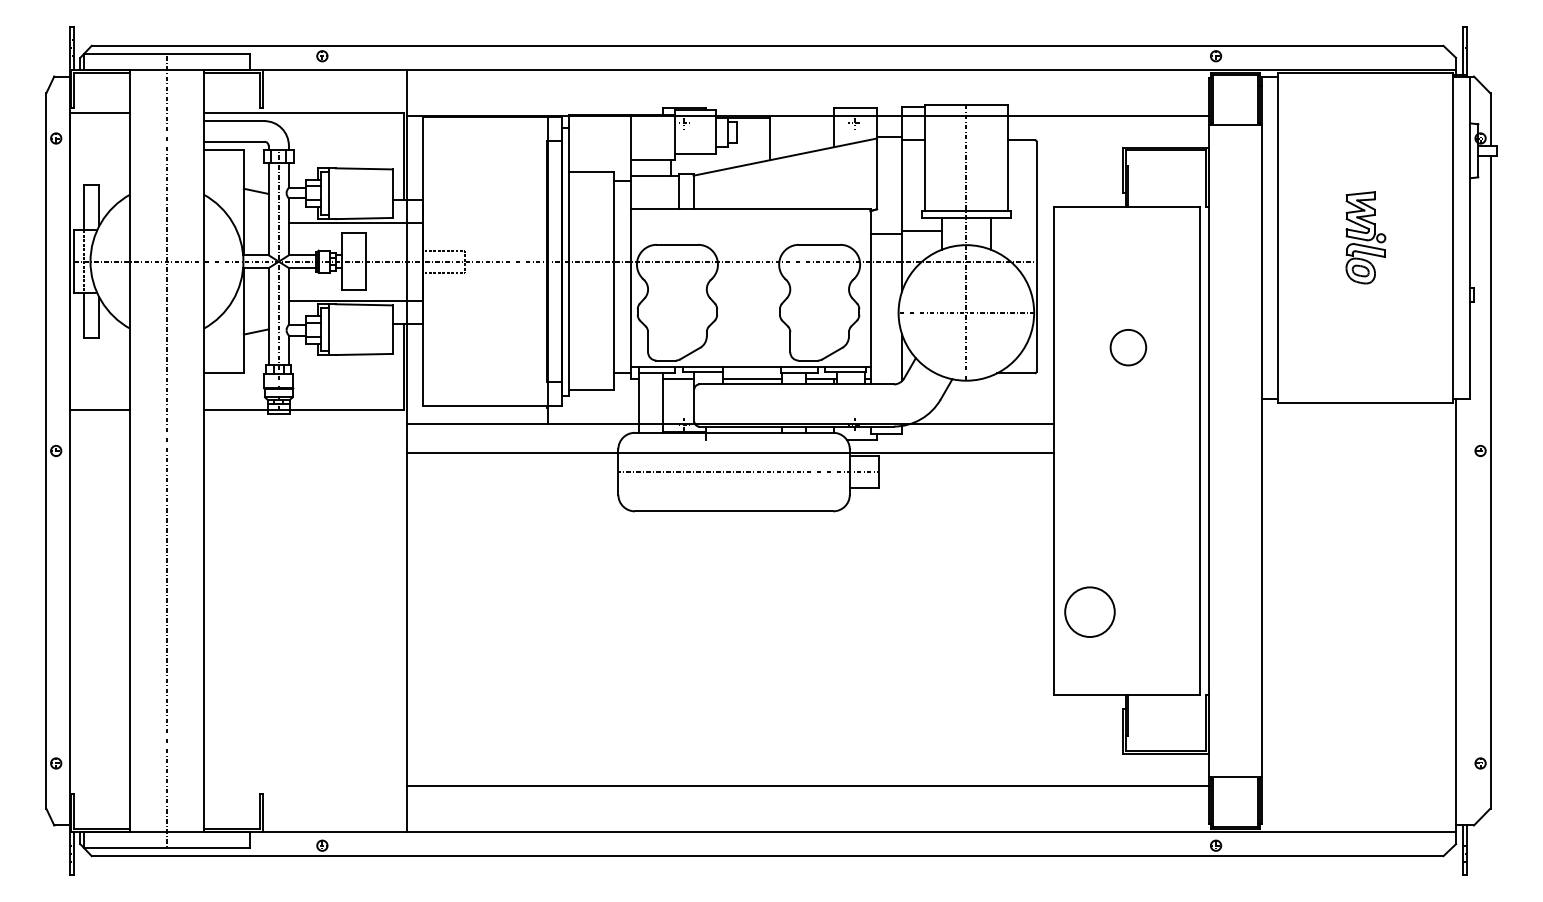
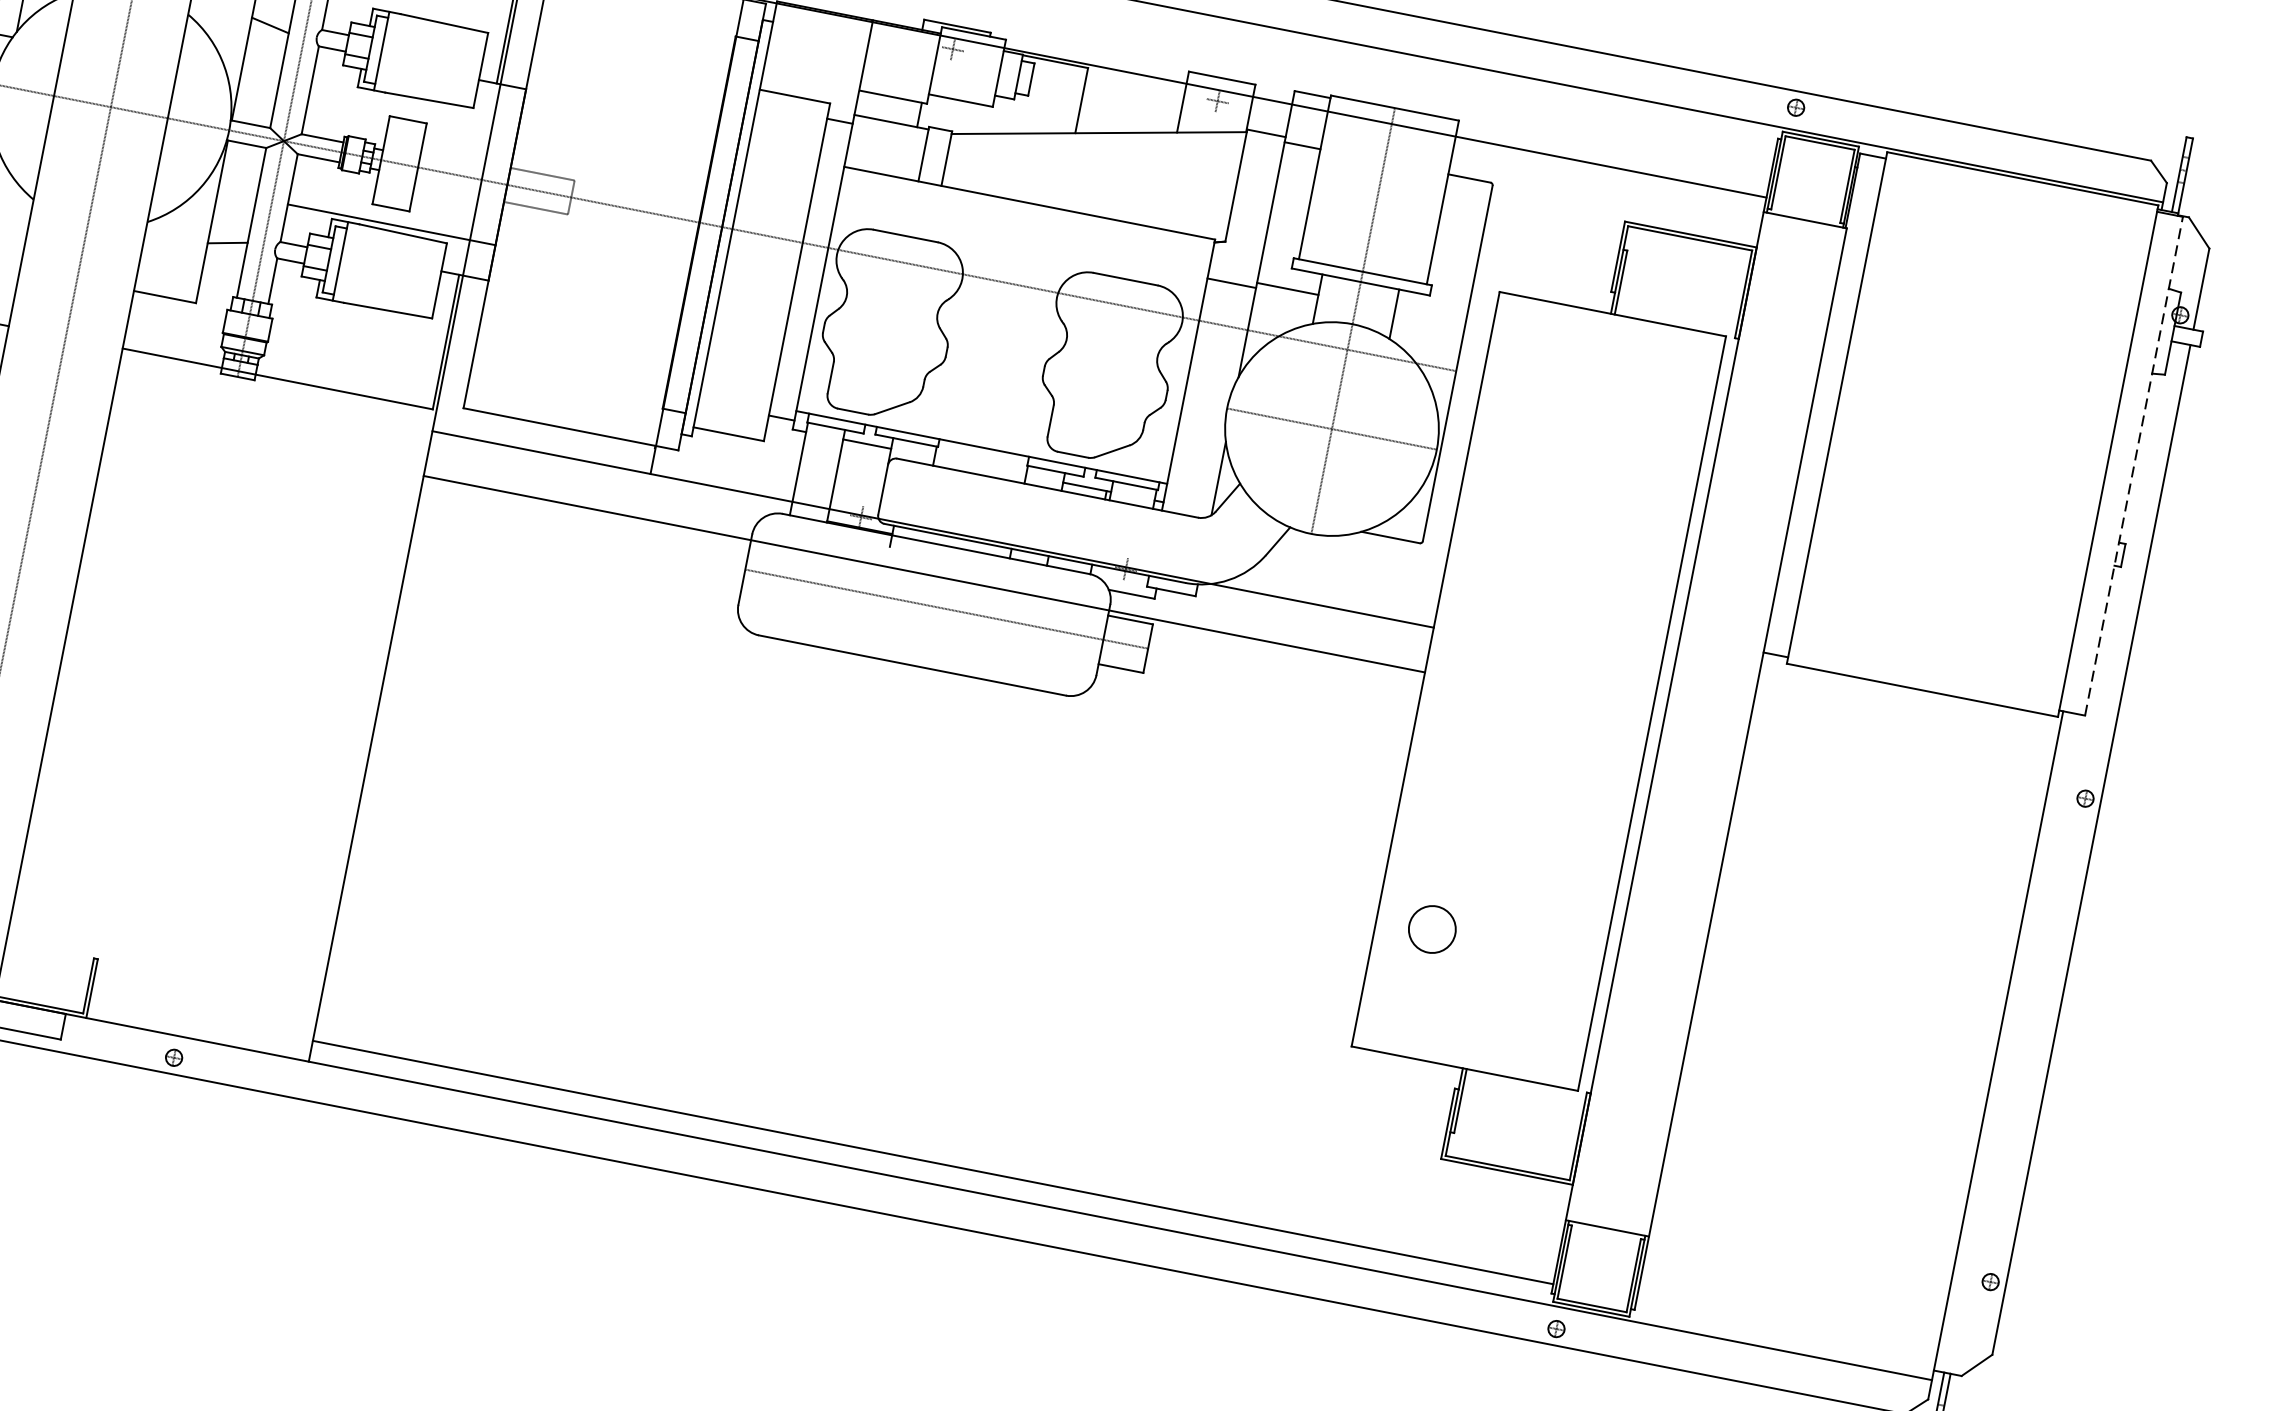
line: (356, 222) -> (416, 104), removed
part: (1365, 237) -> (1972, 433), removed
line: (1470, 237) -> (2134, 465), solid -> dashed
circle: (1128, 347) -> (1572, 531), removed
line: (751, 379) -> (979, 466), removed
circle: (1089, 612) -> (1431, 929), size x0.6
line: (807, 786) -> (932, 1162), moved

